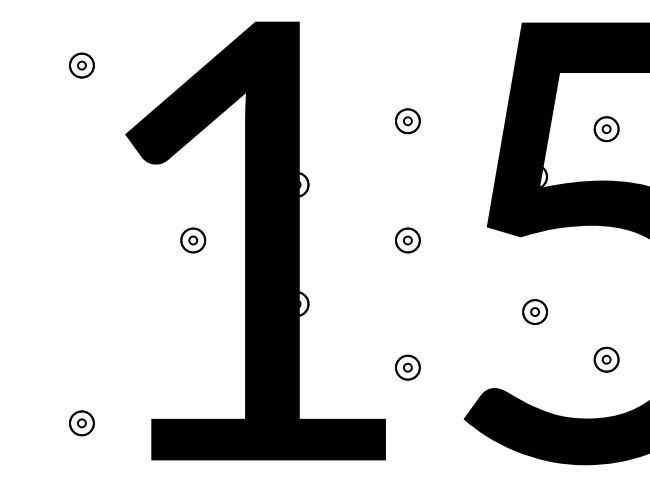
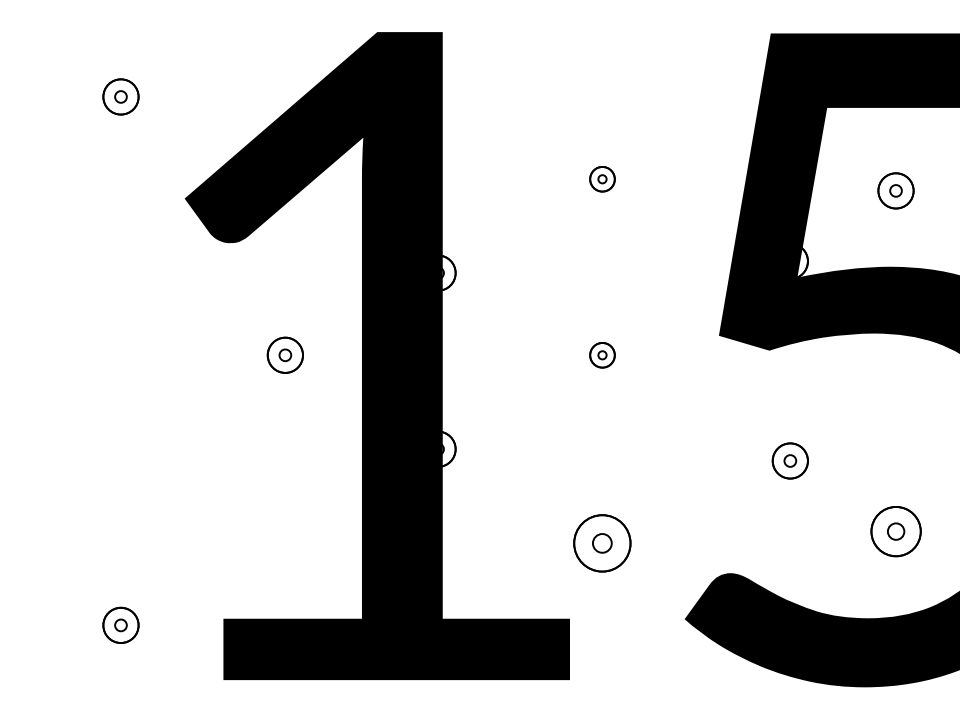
part: (407, 121) -> (601, 179), size x0.7
part: (407, 240) -> (601, 355), size x0.7
part: (606, 359) -> (895, 531), size x1.4
part: (407, 367) -> (601, 542), size x1.6

